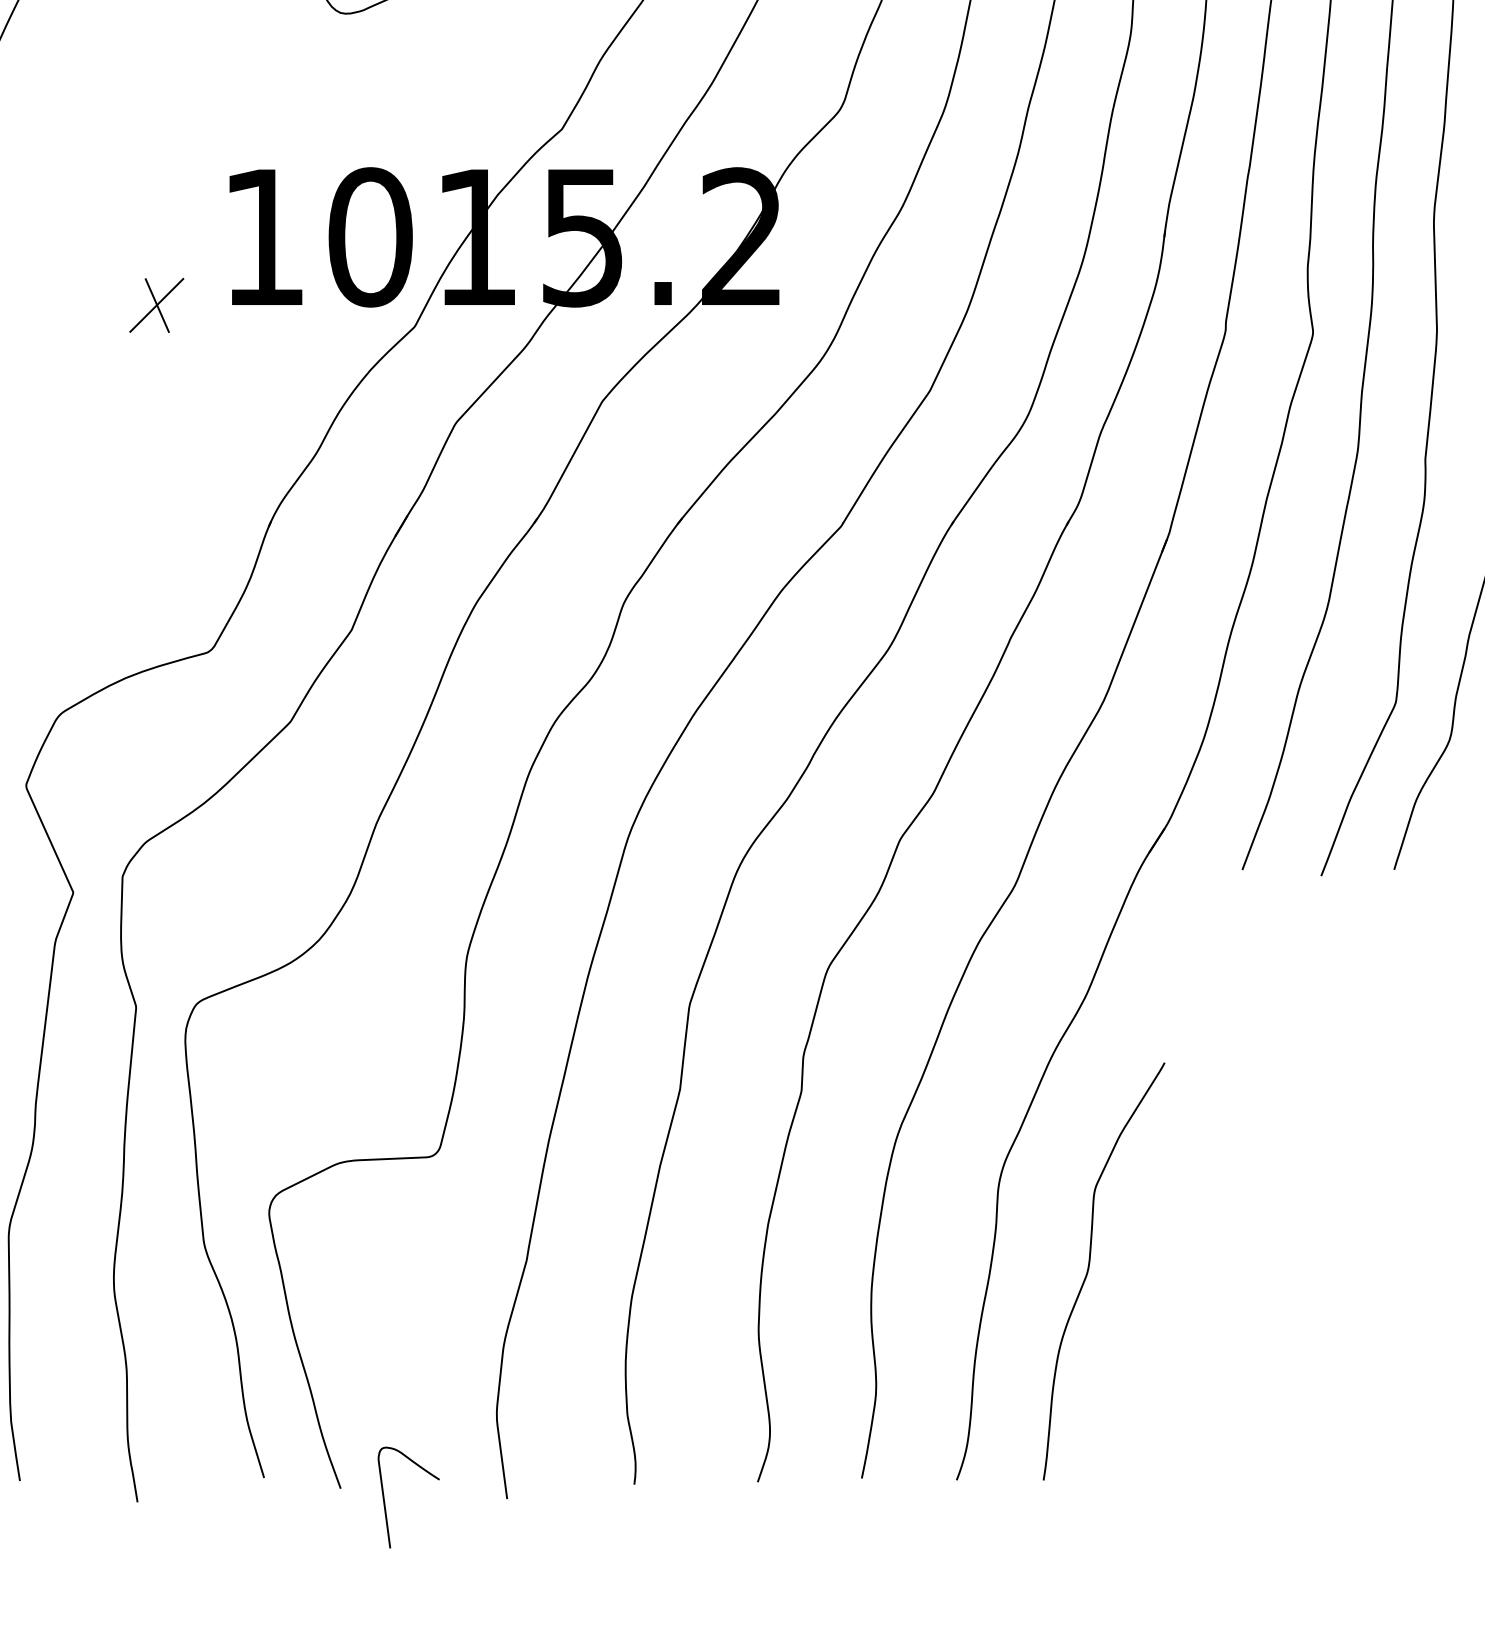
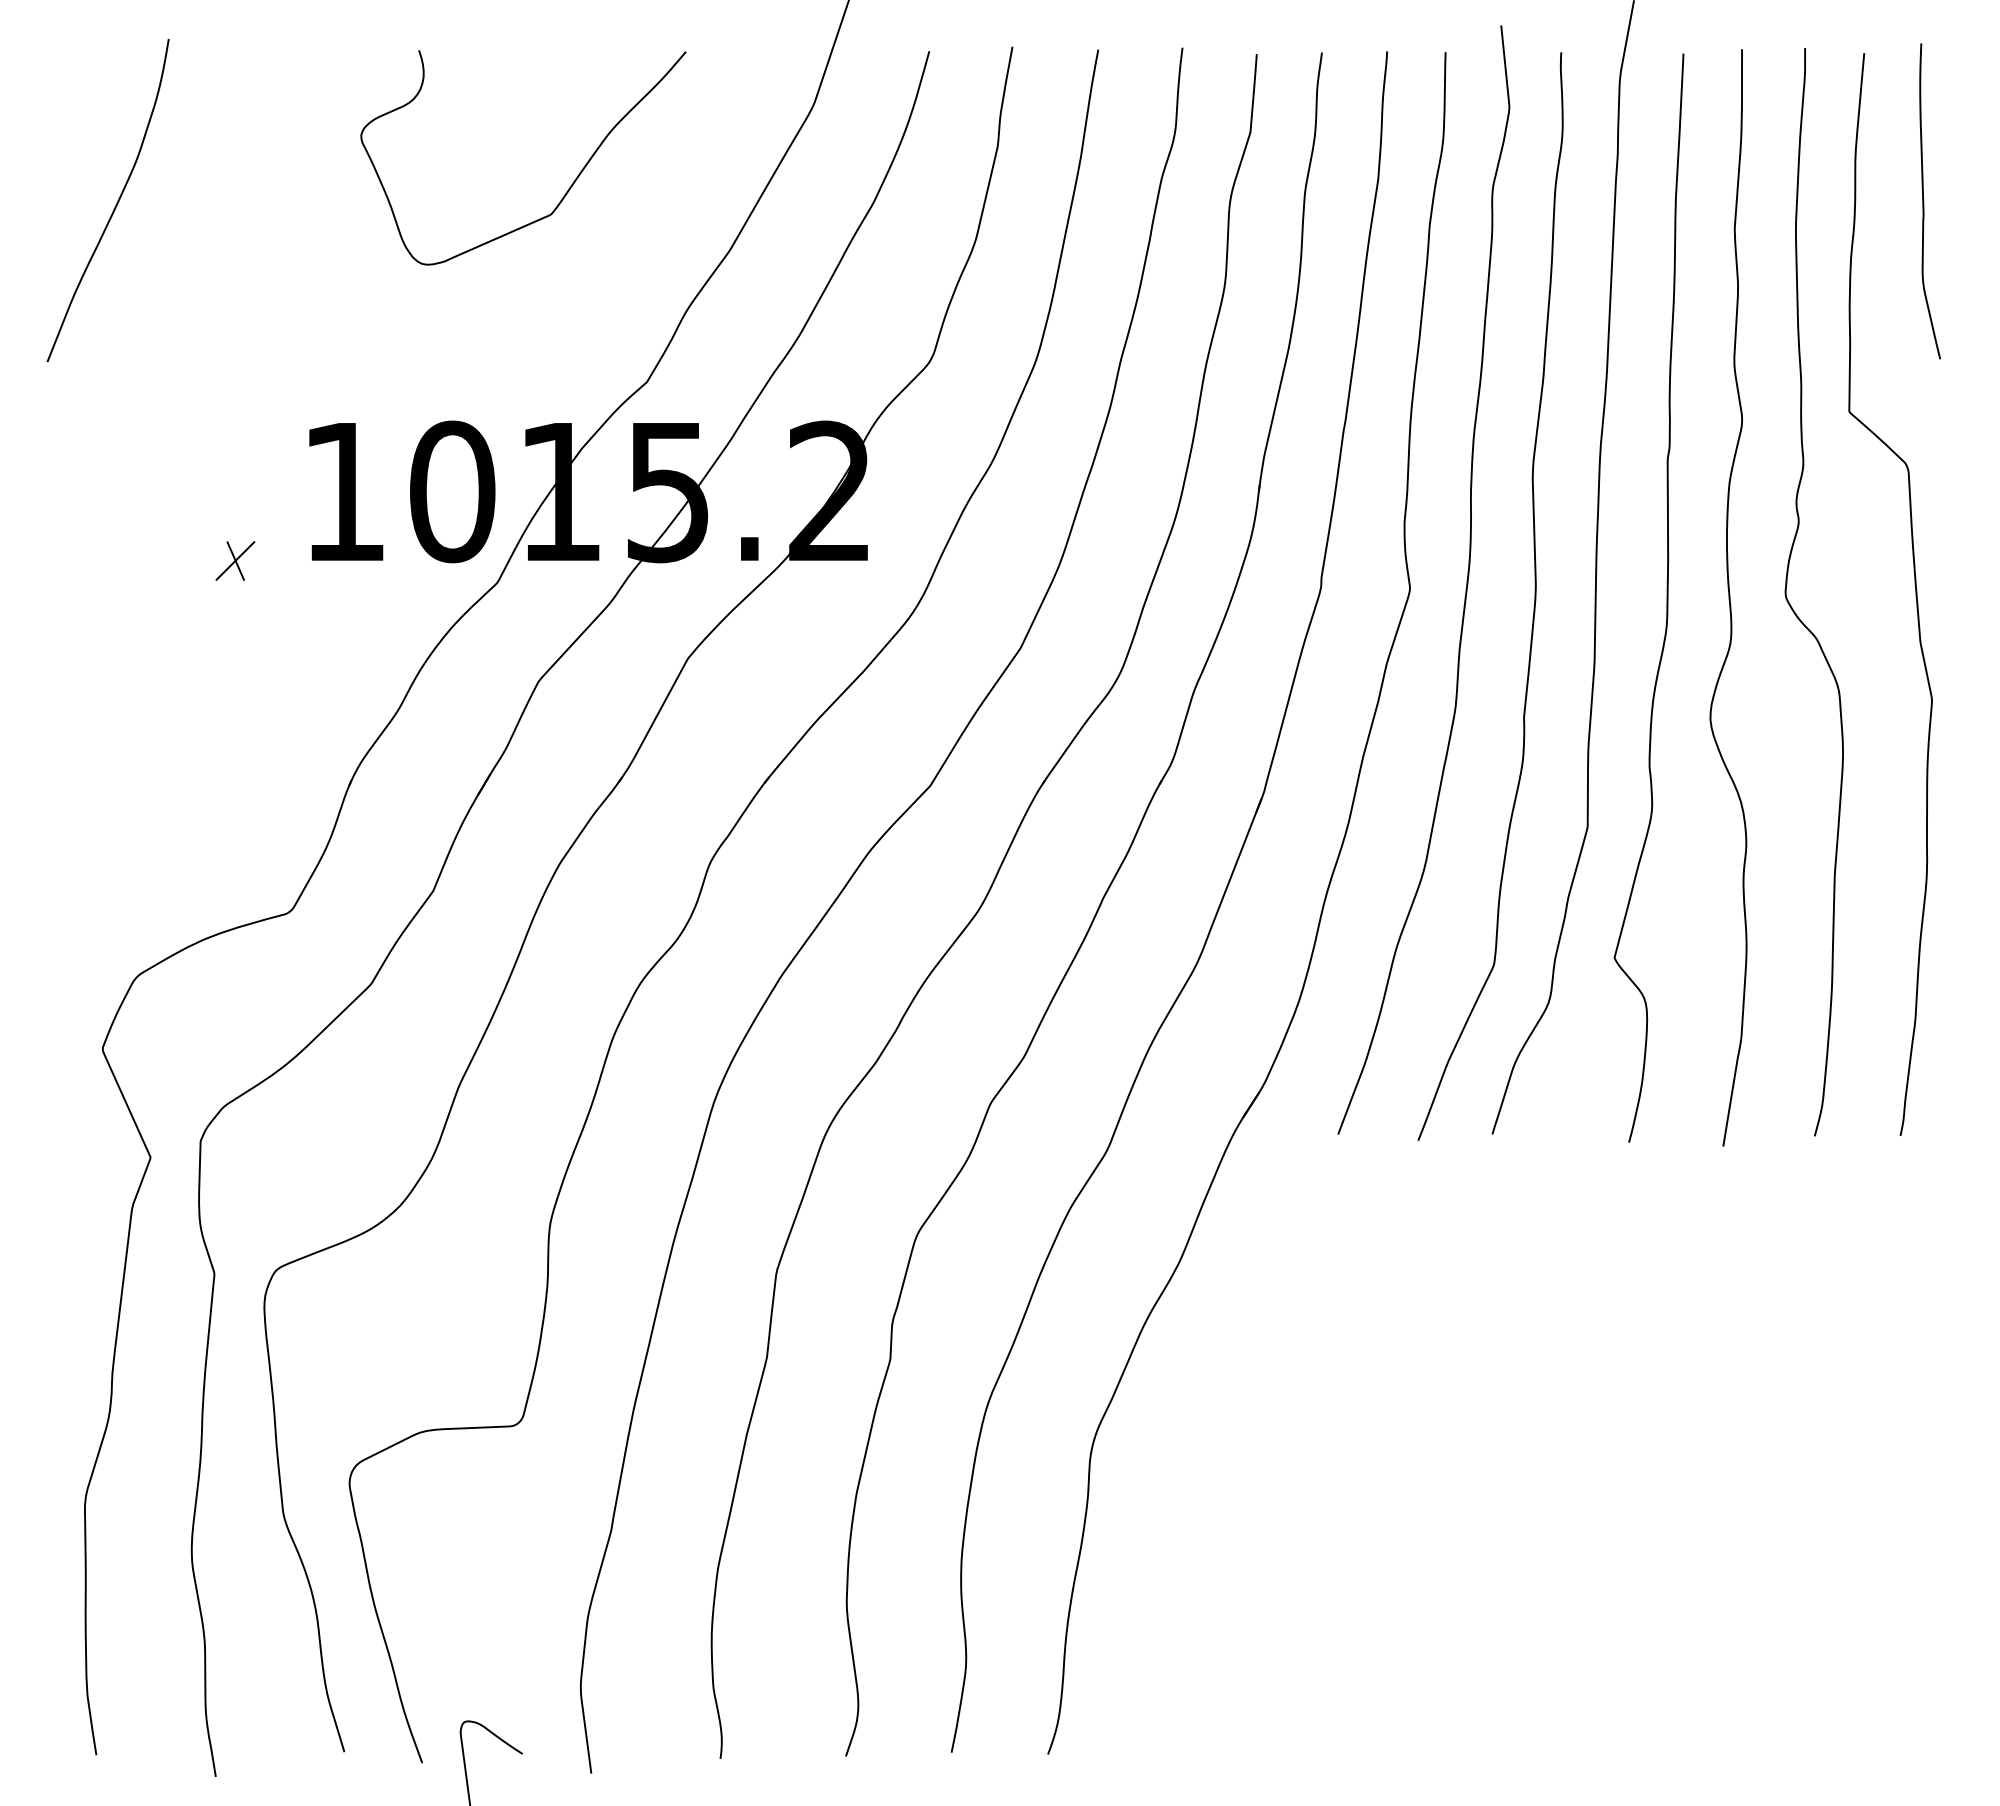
part: (156, 304) -> (235, 560), size x0.7
curve: (1089, 1270) -> (1182, 1541), removed

